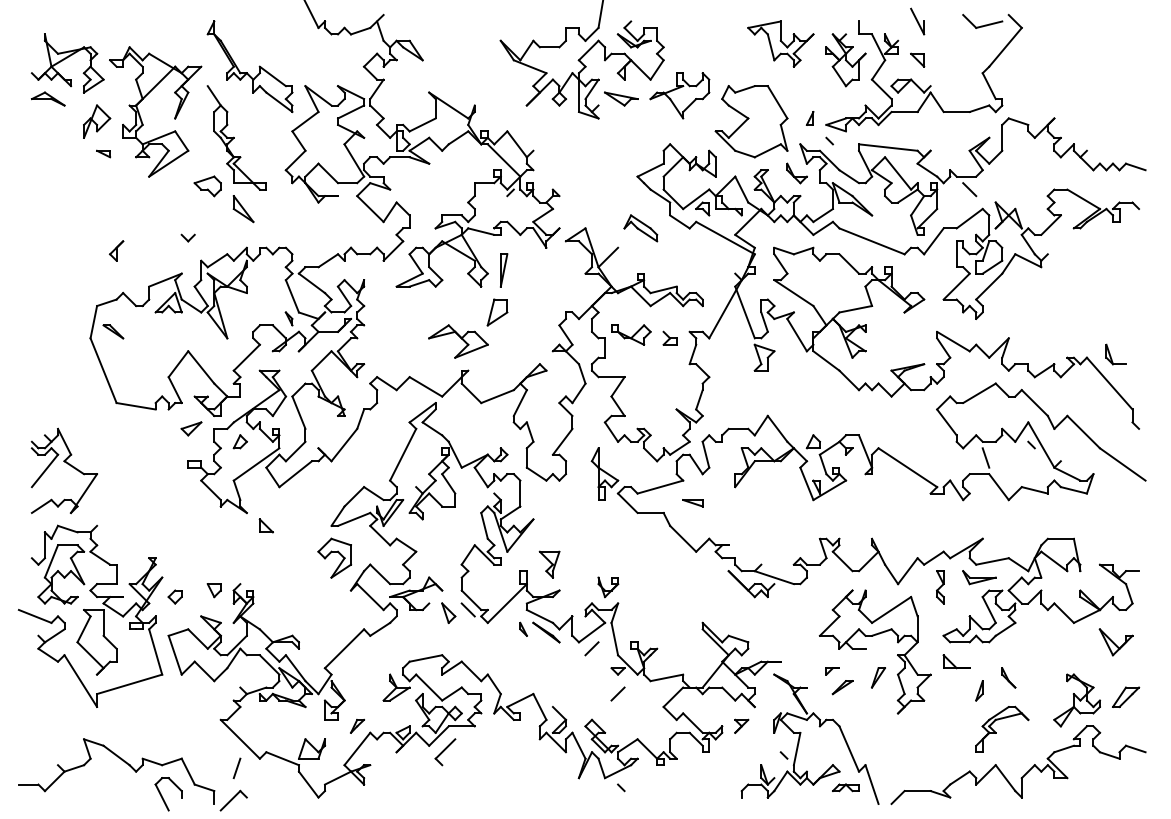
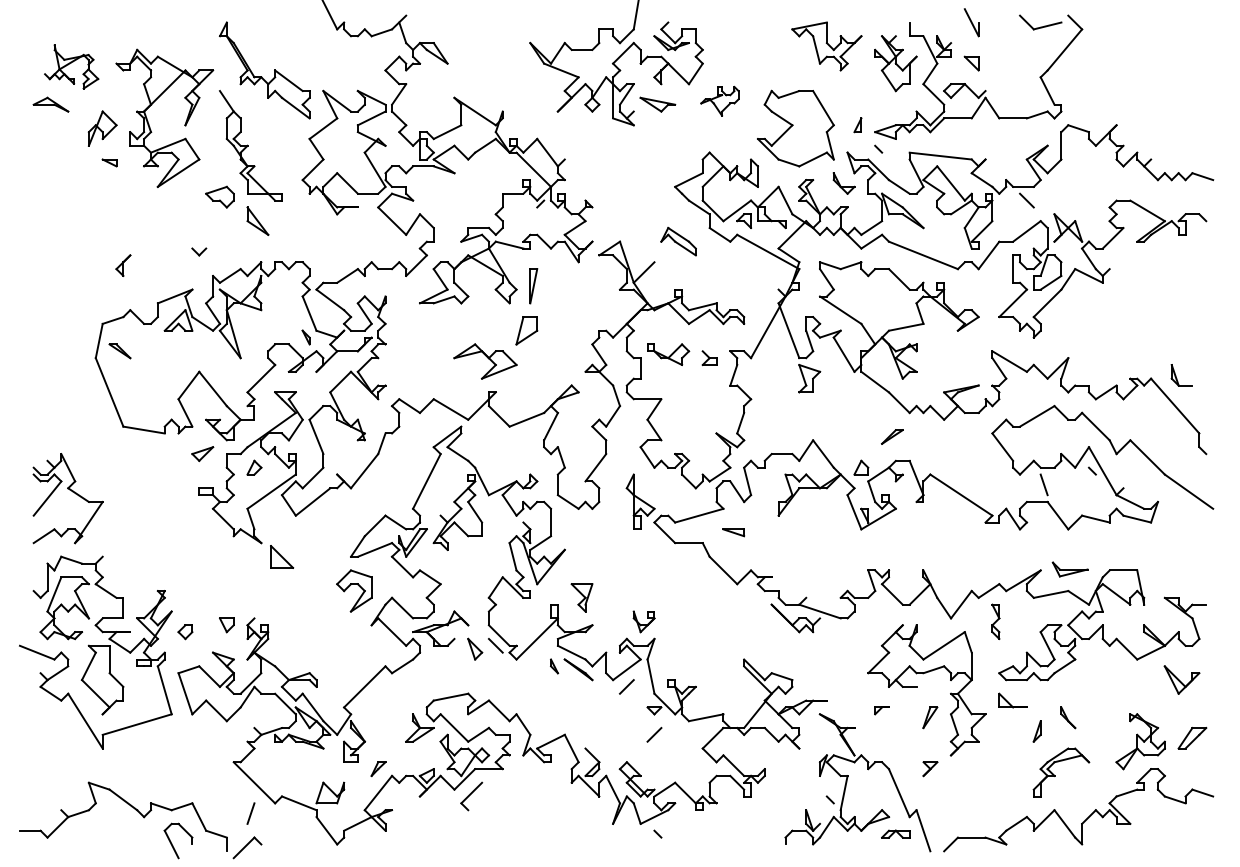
part: (67, 62) -> (71, 66), size x0.7
part: (679, 96) -> (719, 101), size x0.6
part: (265, 525) -> (281, 556), size x1.6
part: (978, 577) -> (1069, 569), moved
part: (841, 687) -> (891, 436), moved
part: (741, 726) -> (930, 769), moved

